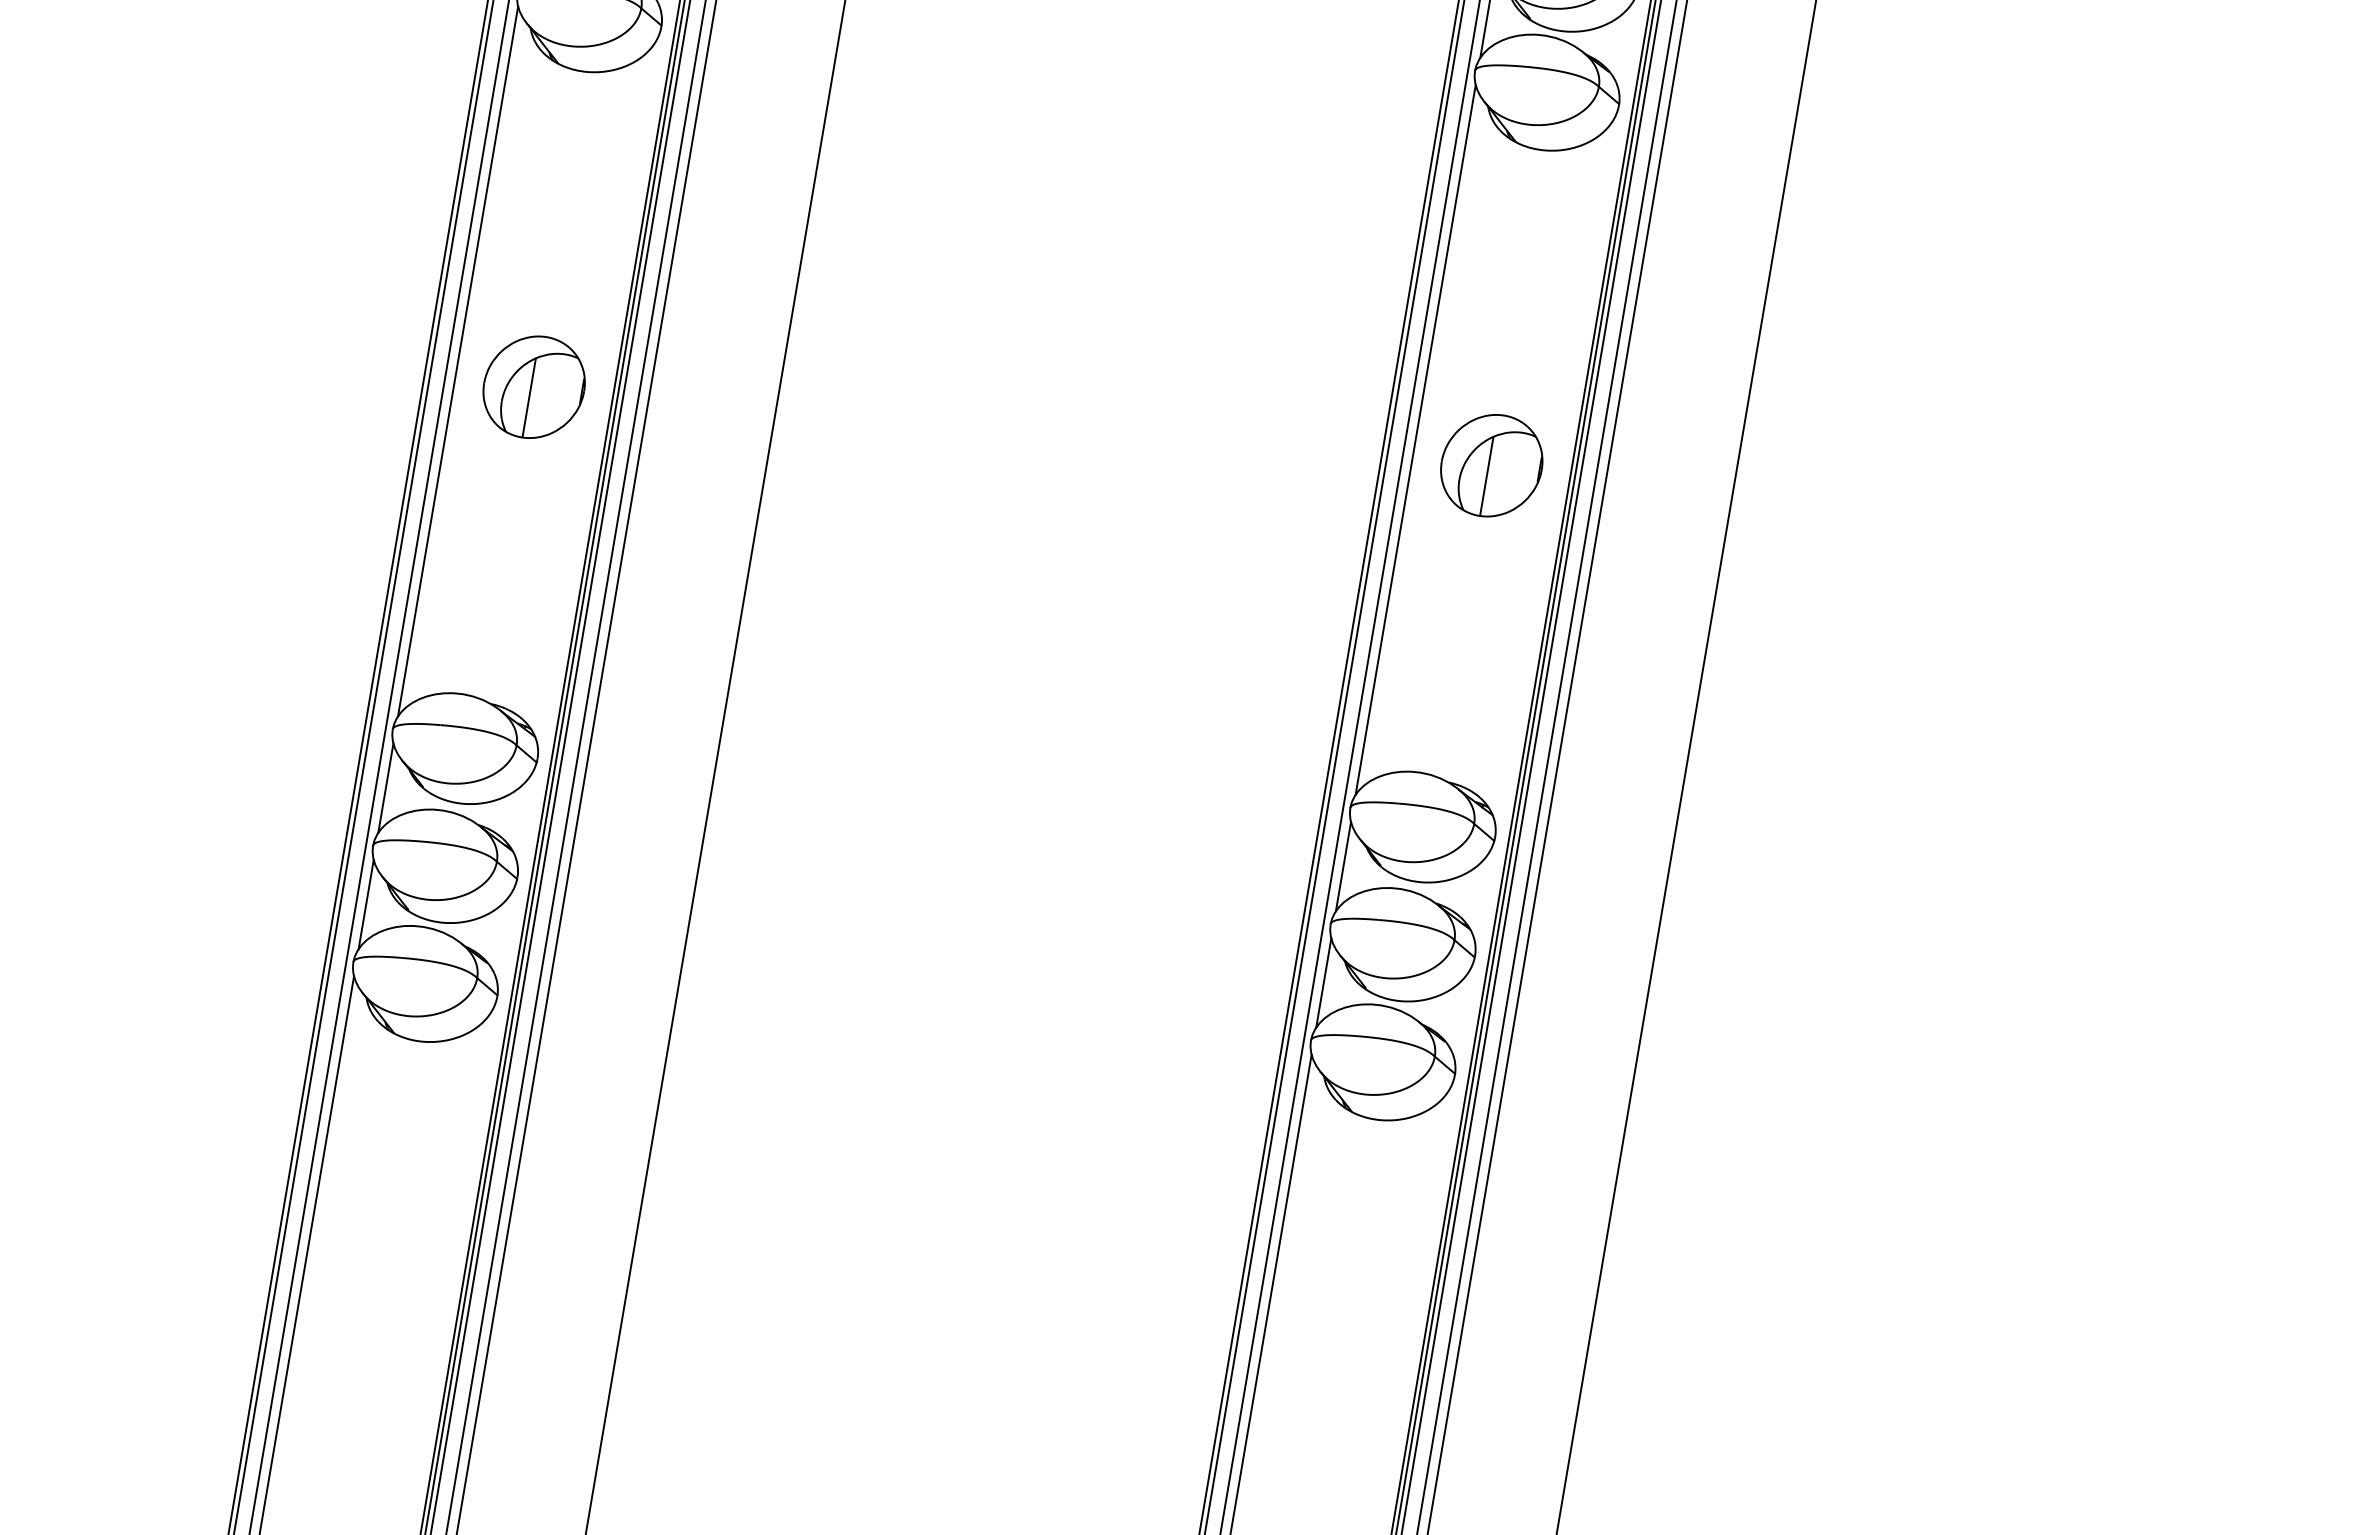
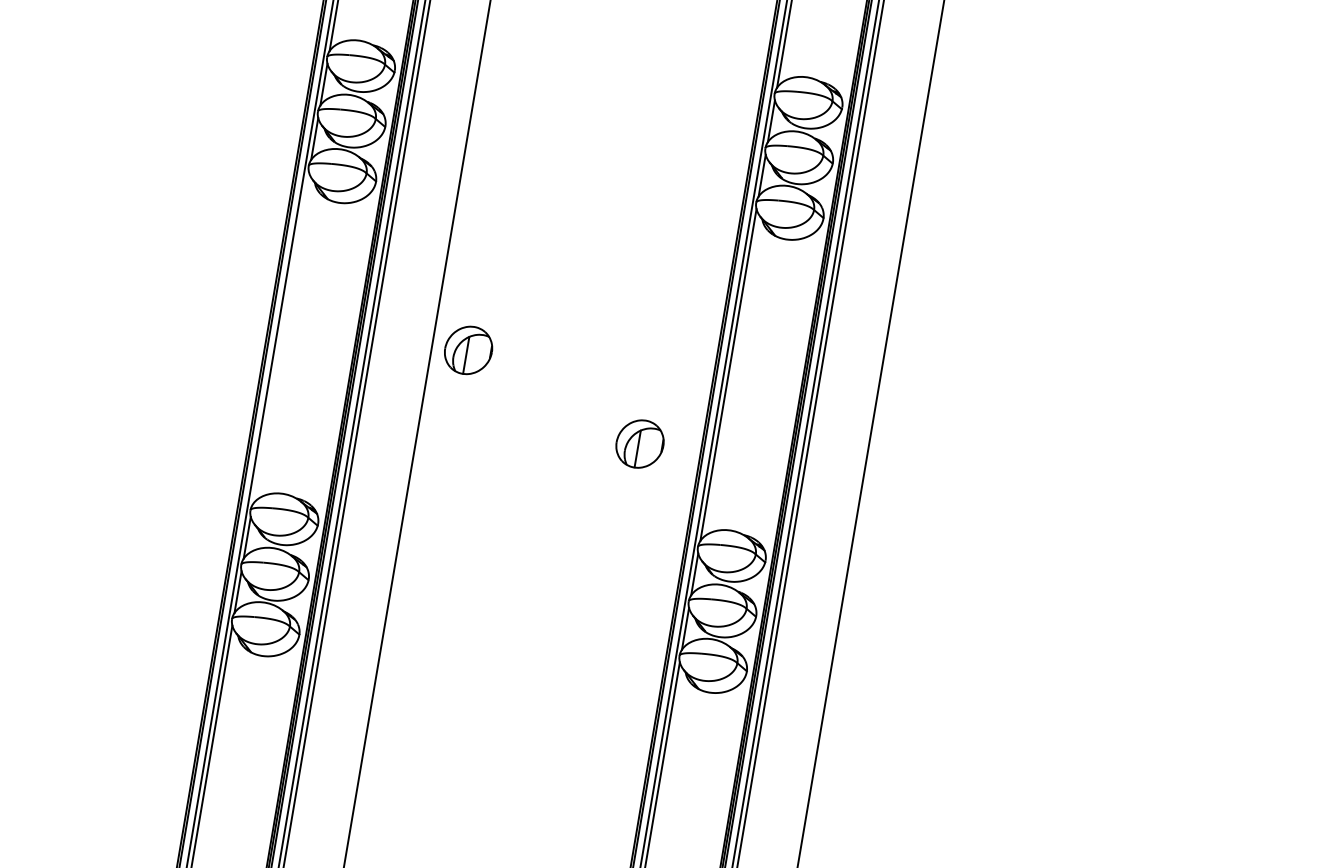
line: (457, 361) -> (280, 338), removed
part: (534, 387) -> (468, 350), moved
part: (1490, 464) -> (639, 443), moved

